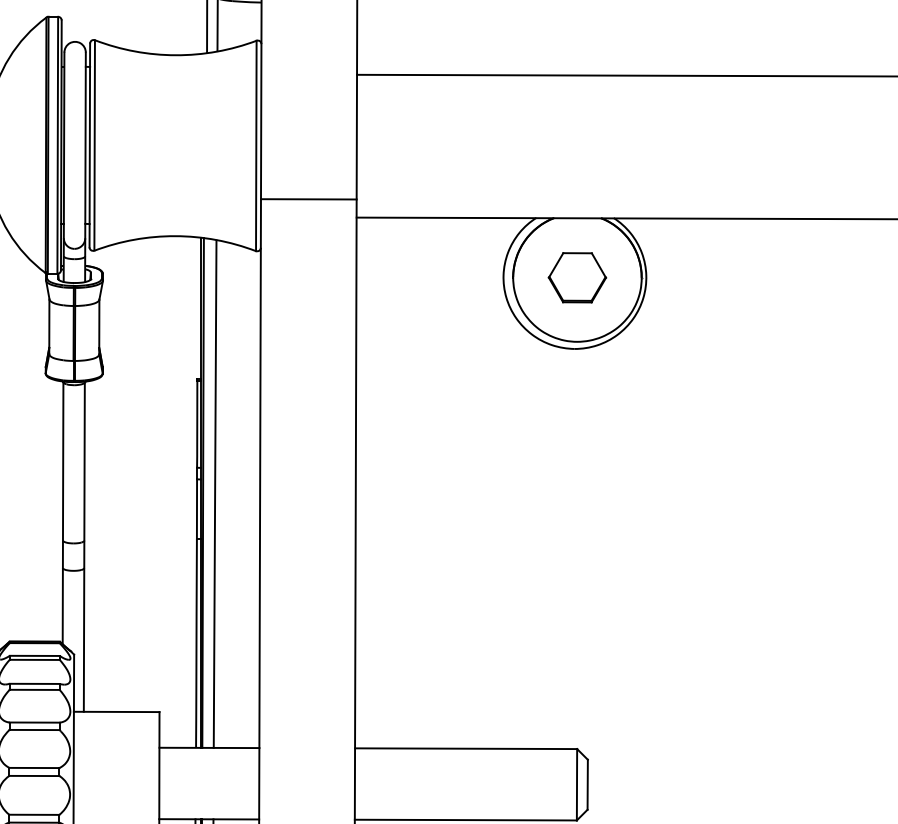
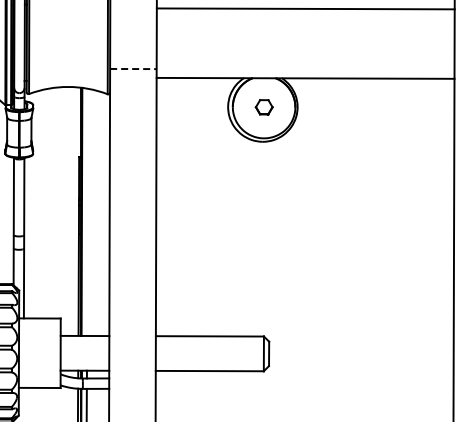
line: (309, 200) -> (133, 69), solid -> dashed
part: (578, 278) -> (264, 107), size x0.6
line: (214, 494) -> (87, 212), removed

